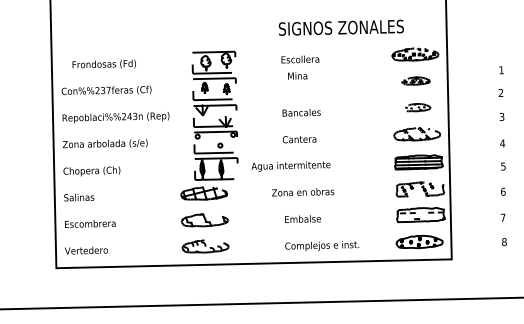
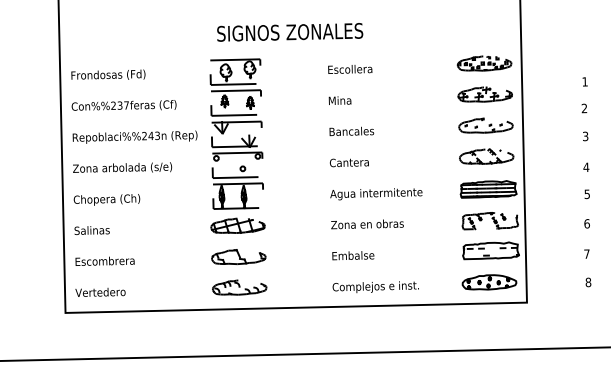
text: (341, 27) -> (290, 32), moved
text: (104, 63) -> (108, 74), moved
text: (297, 75) -> (339, 100), moved
part: (415, 81) -> (484, 94), size x1.67
part: (416, 107) -> (485, 125), size x1.67
part: (219, 119) -> (241, 138), moved
text: (291, 166) -> (376, 194), moved
text: (303, 192) -> (367, 224), moved

